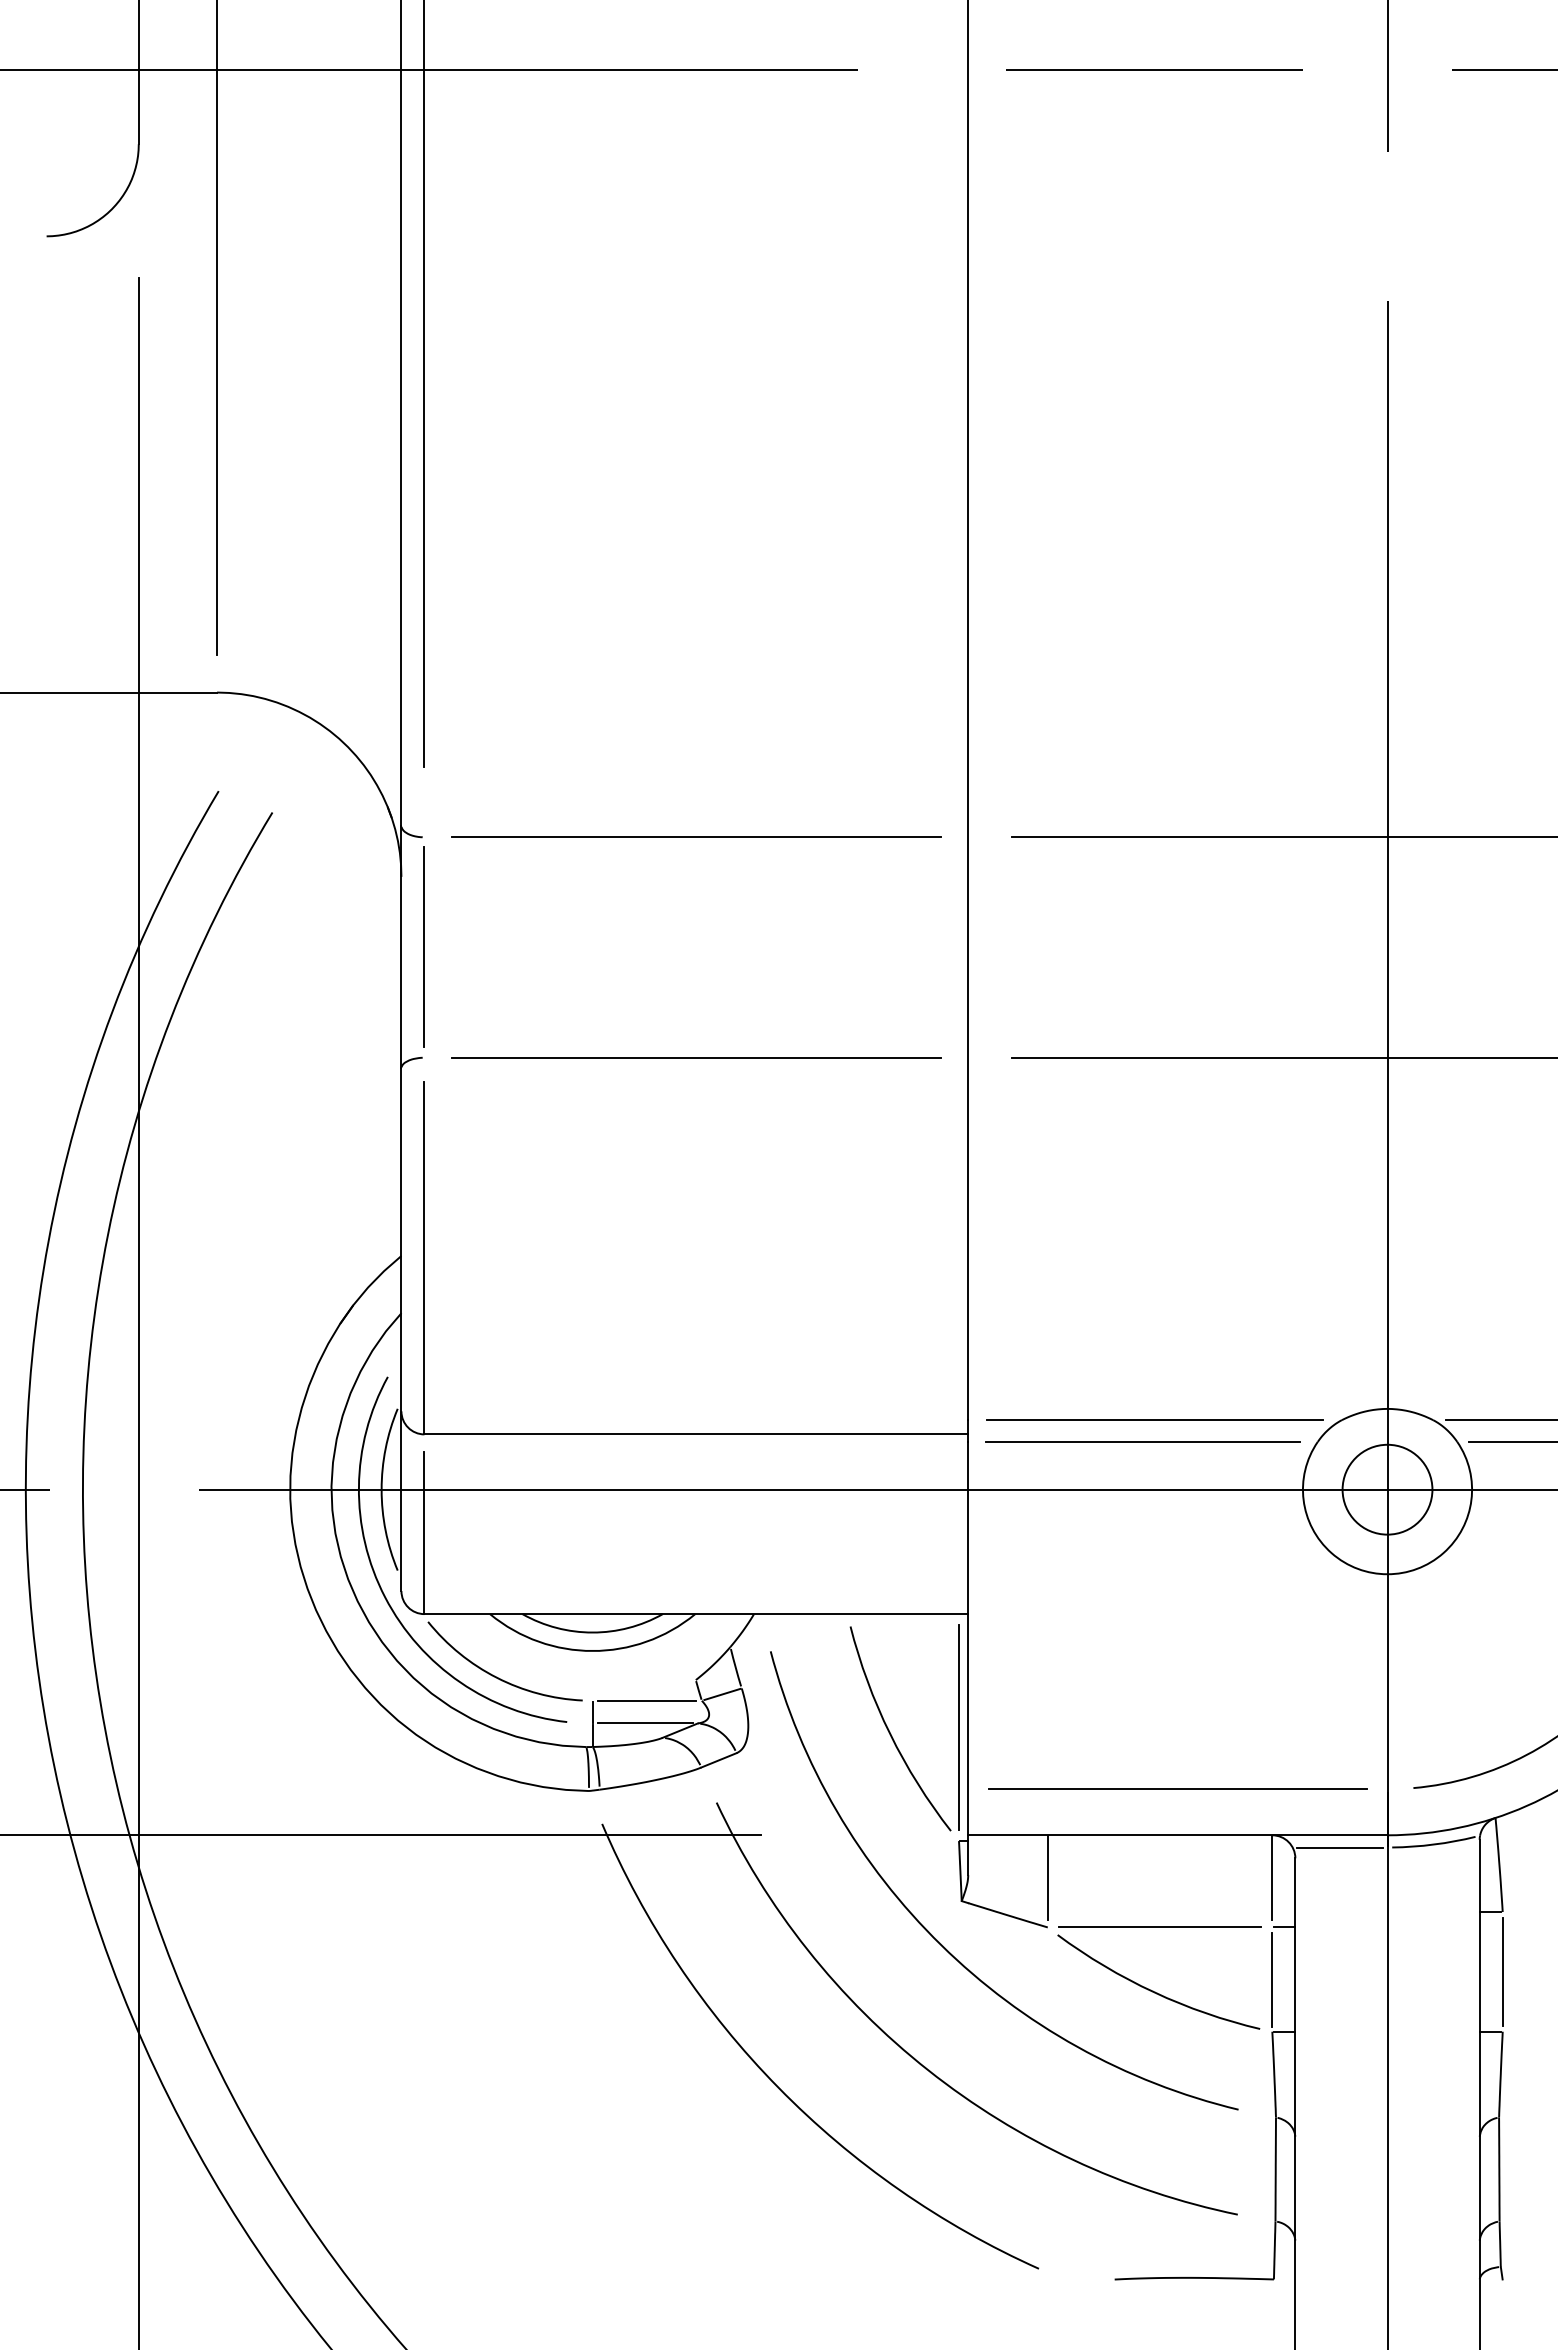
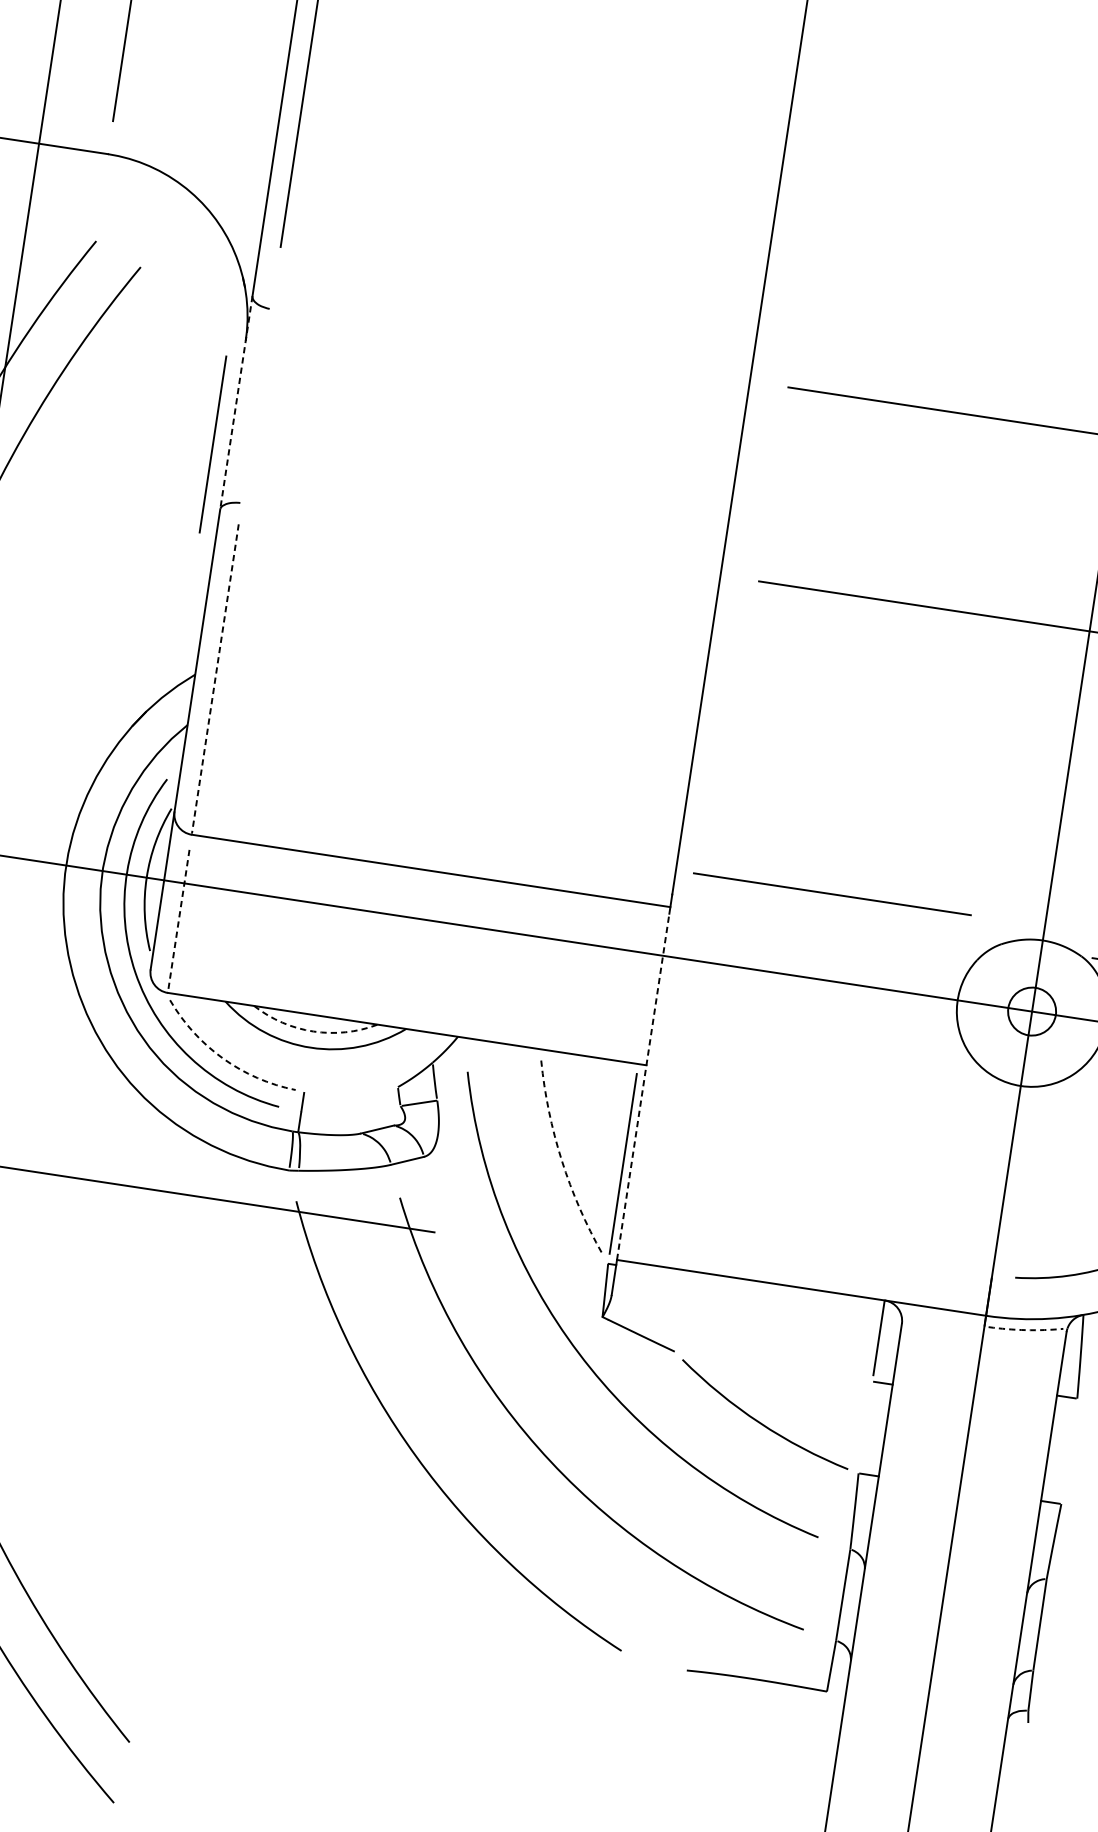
line: (696, 836) -> (510, 344), removed
line: (423, 946) -> (212, 443), moved
line: (401, 947) -> (236, 403), solid -> dashed
line: (696, 1057) -> (481, 539), removed
line: (424, 1257) -> (215, 679), solid -> dashed
line: (1154, 1420) -> (836, 919), removed
line: (1142, 1441) -> (832, 893), moved
circle: (1387, 1489) -> (1032, 1011), size x0.6
line: (424, 1533) -> (178, 921), solid -> dashed
arc: (592, 1632) -> (313, 1031), solid -> dashed
line: (968, 1638) -> (643, 1086), solid -> dashed
arc: (496, 1677) -> (222, 1058), solid -> dashed
line: (647, 1700) -> (352, 1098), removed
line: (644, 1723) -> (346, 1118), removed
arc: (890, 1734) -> (562, 1160), solid -> dashed
line: (1177, 1788) -> (807, 1246), removed
arc: (1434, 1844) -> (1026, 1330), solid -> dashed
line: (1339, 1847) -> (942, 1320), removed
line: (1047, 1877) -> (681, 1307), removed
line: (1159, 1927) -> (773, 1366), removed
line: (1502, 1971) -> (1069, 1450), removed
line: (1272, 1979) -> (865, 1427), removed

